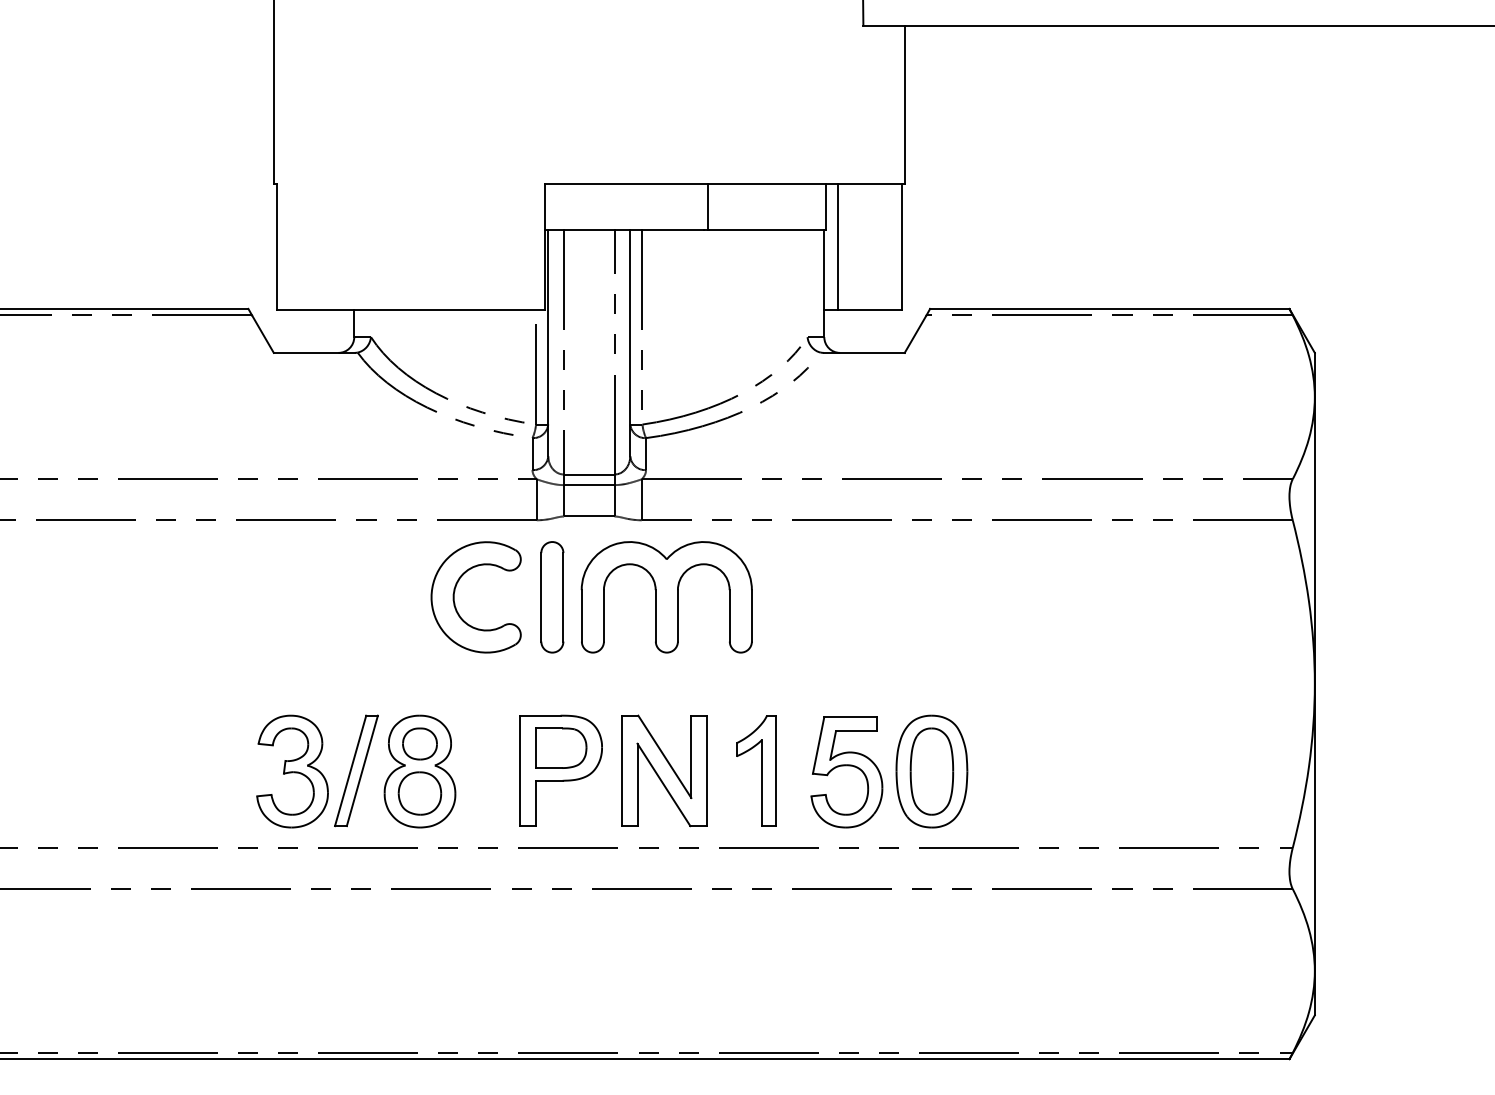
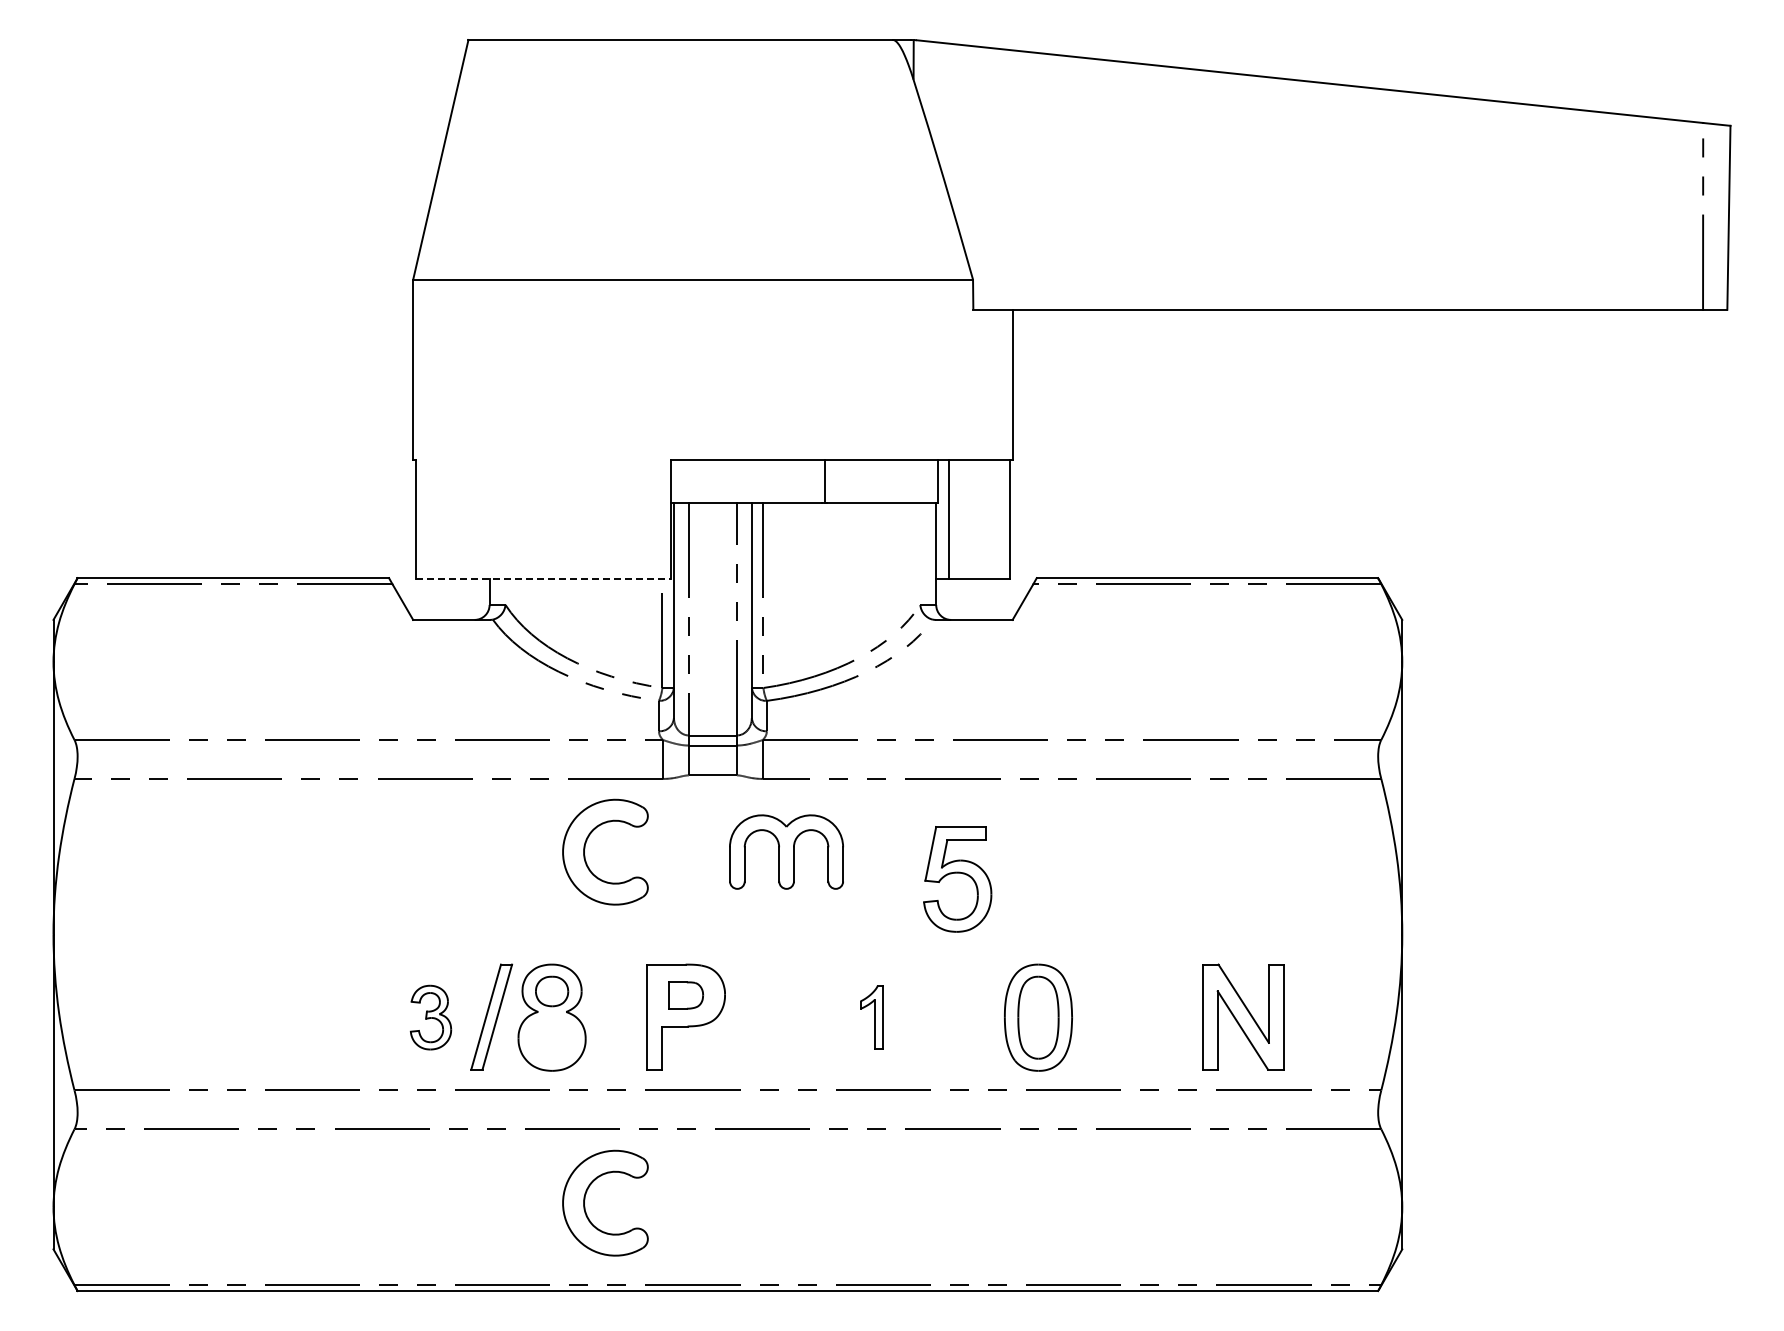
line: (412, 310) -> (544, 579), solid -> dashed
part: (552, 596) -> (677, 851), removed
part: (666, 596) -> (786, 851), size x0.7
part: (561, 748) -> (686, 995), size x0.7
part: (664, 770) -> (1243, 1016), moved
part: (292, 771) -> (430, 1017), size x0.6
part: (756, 771) -> (871, 1017), size x0.6
part: (846, 772) -> (957, 879), moved
part: (420, 793) -> (552, 1038), removed
part: (455, 962) -> (585, 1199), added

